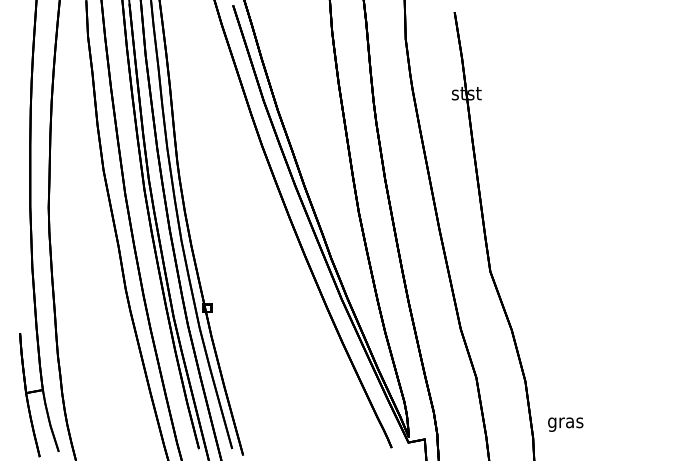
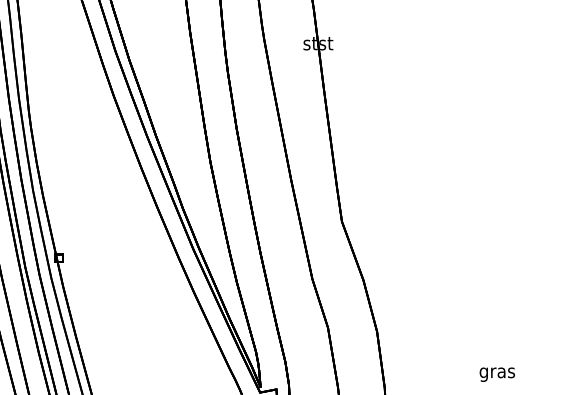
text: (565, 424) -> (497, 374), moved

